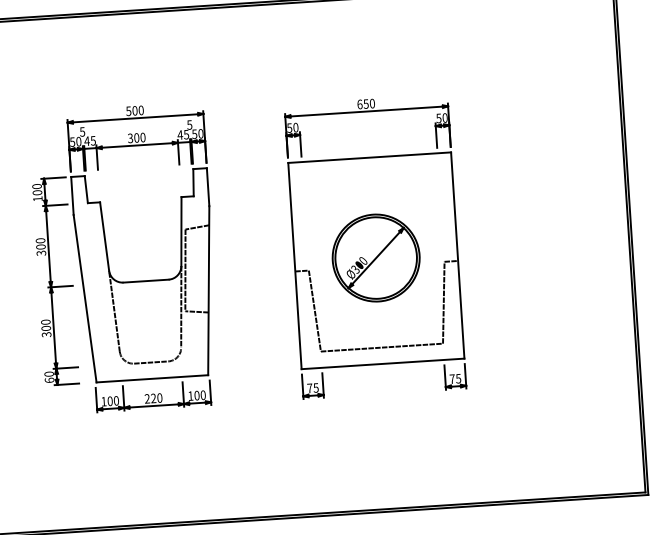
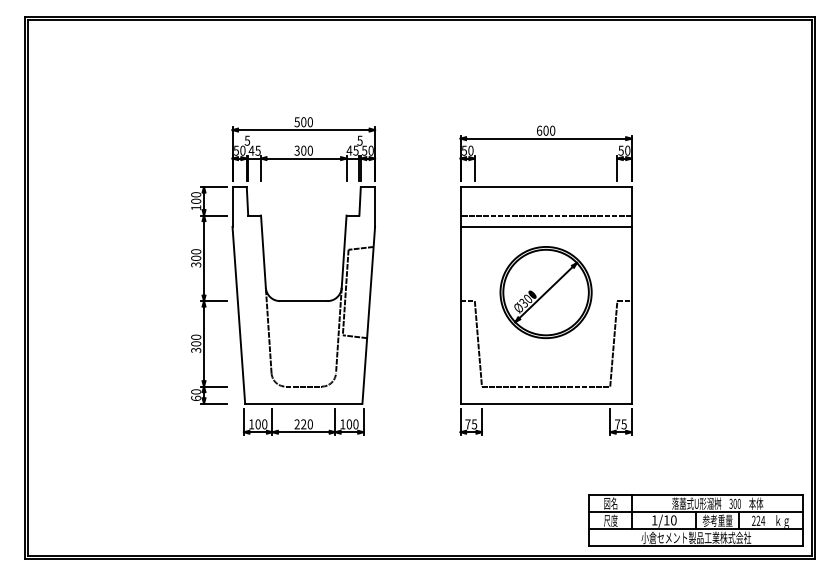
text: (365, 103) -> (545, 130), 650 -> 600
line: (370, 184) -> (545, 215), added
line: (371, 196) -> (545, 227), added
part: (532, 465) -> (695, 520), added

